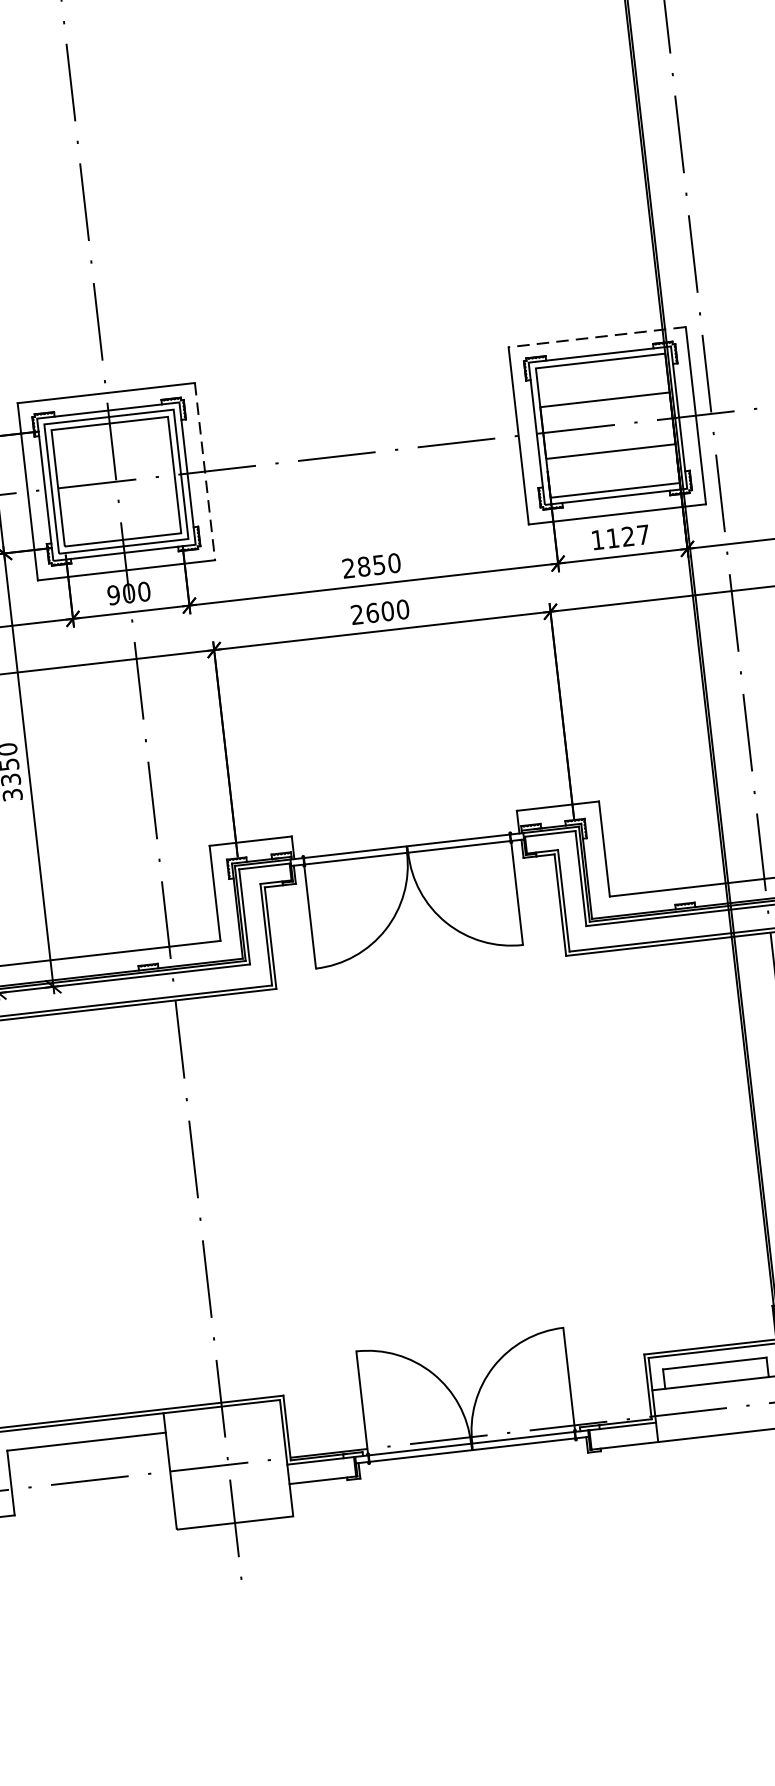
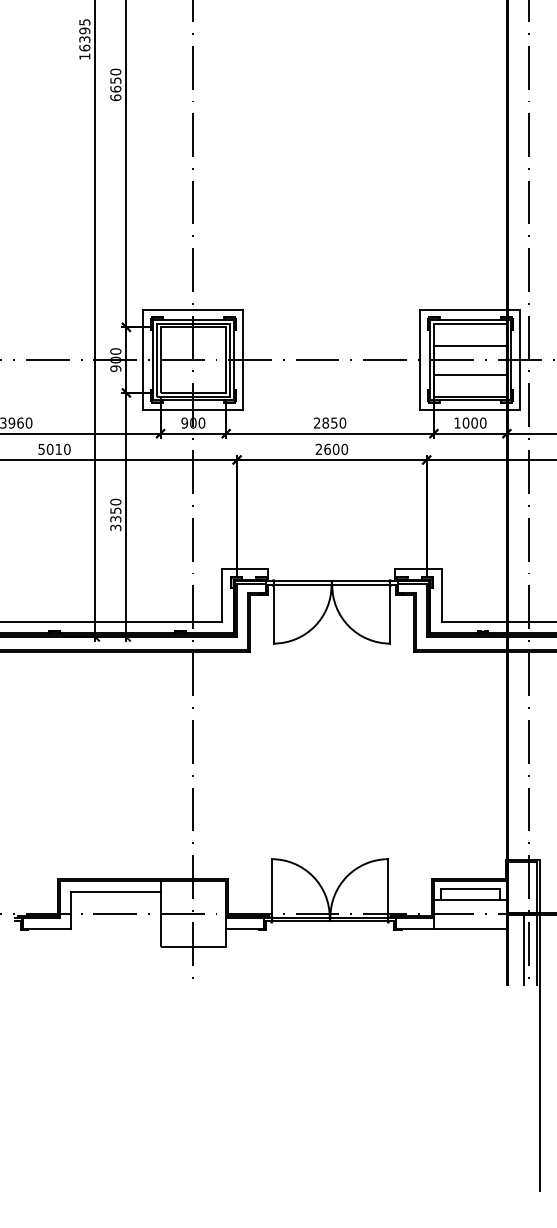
line: (598, 337) -> (470, 310), dashed -> solid
line: (205, 472) -> (243, 360), dashed -> solid
text: (627, 535) -> (474, 422), 1127 -> 1000

